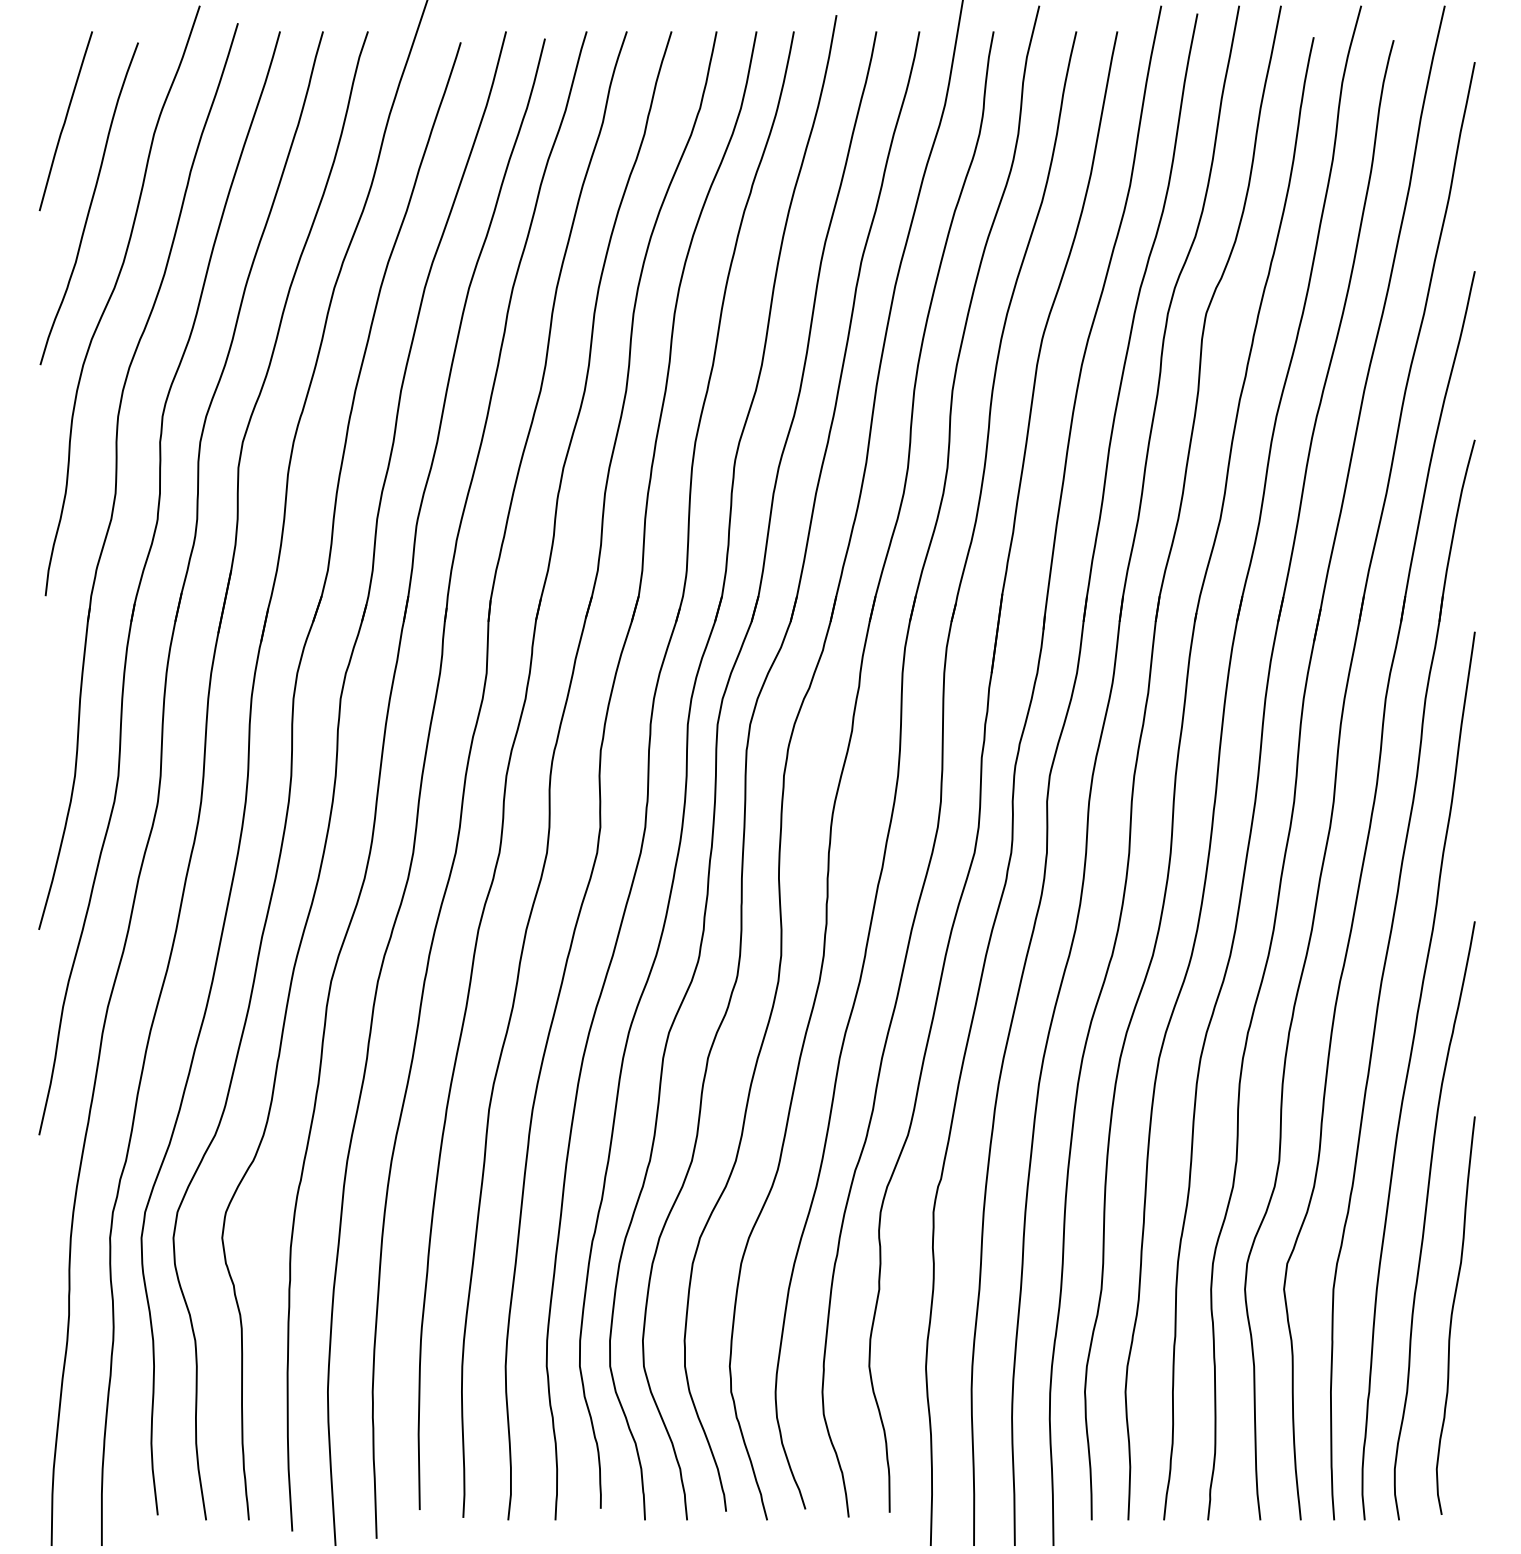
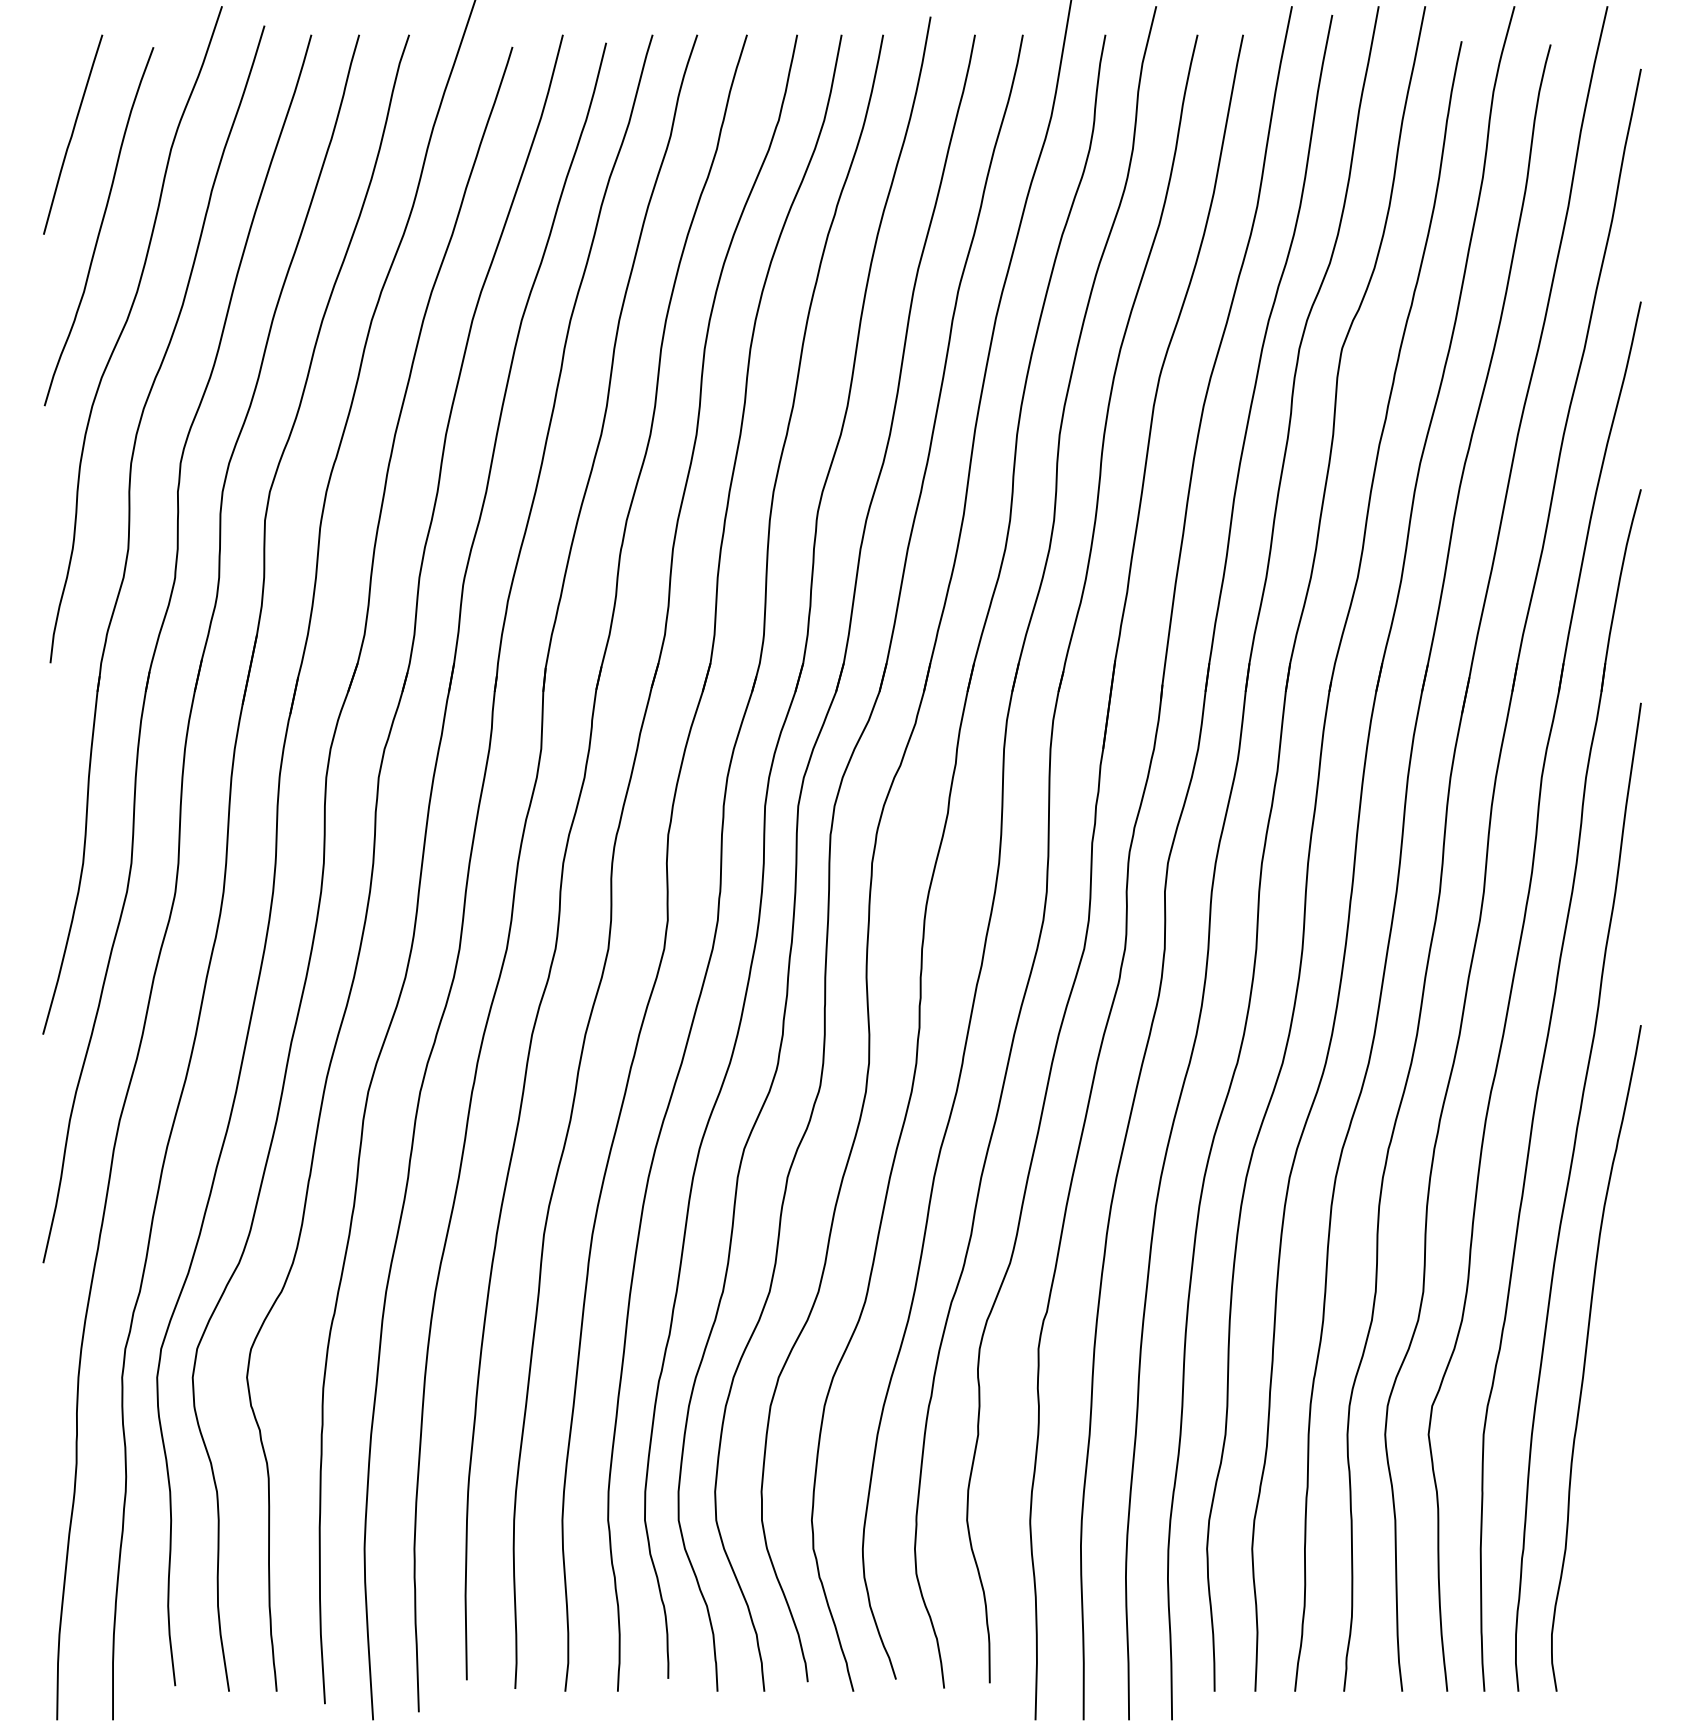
curve: (1452, 1315) -> (1616, 1463), removed

